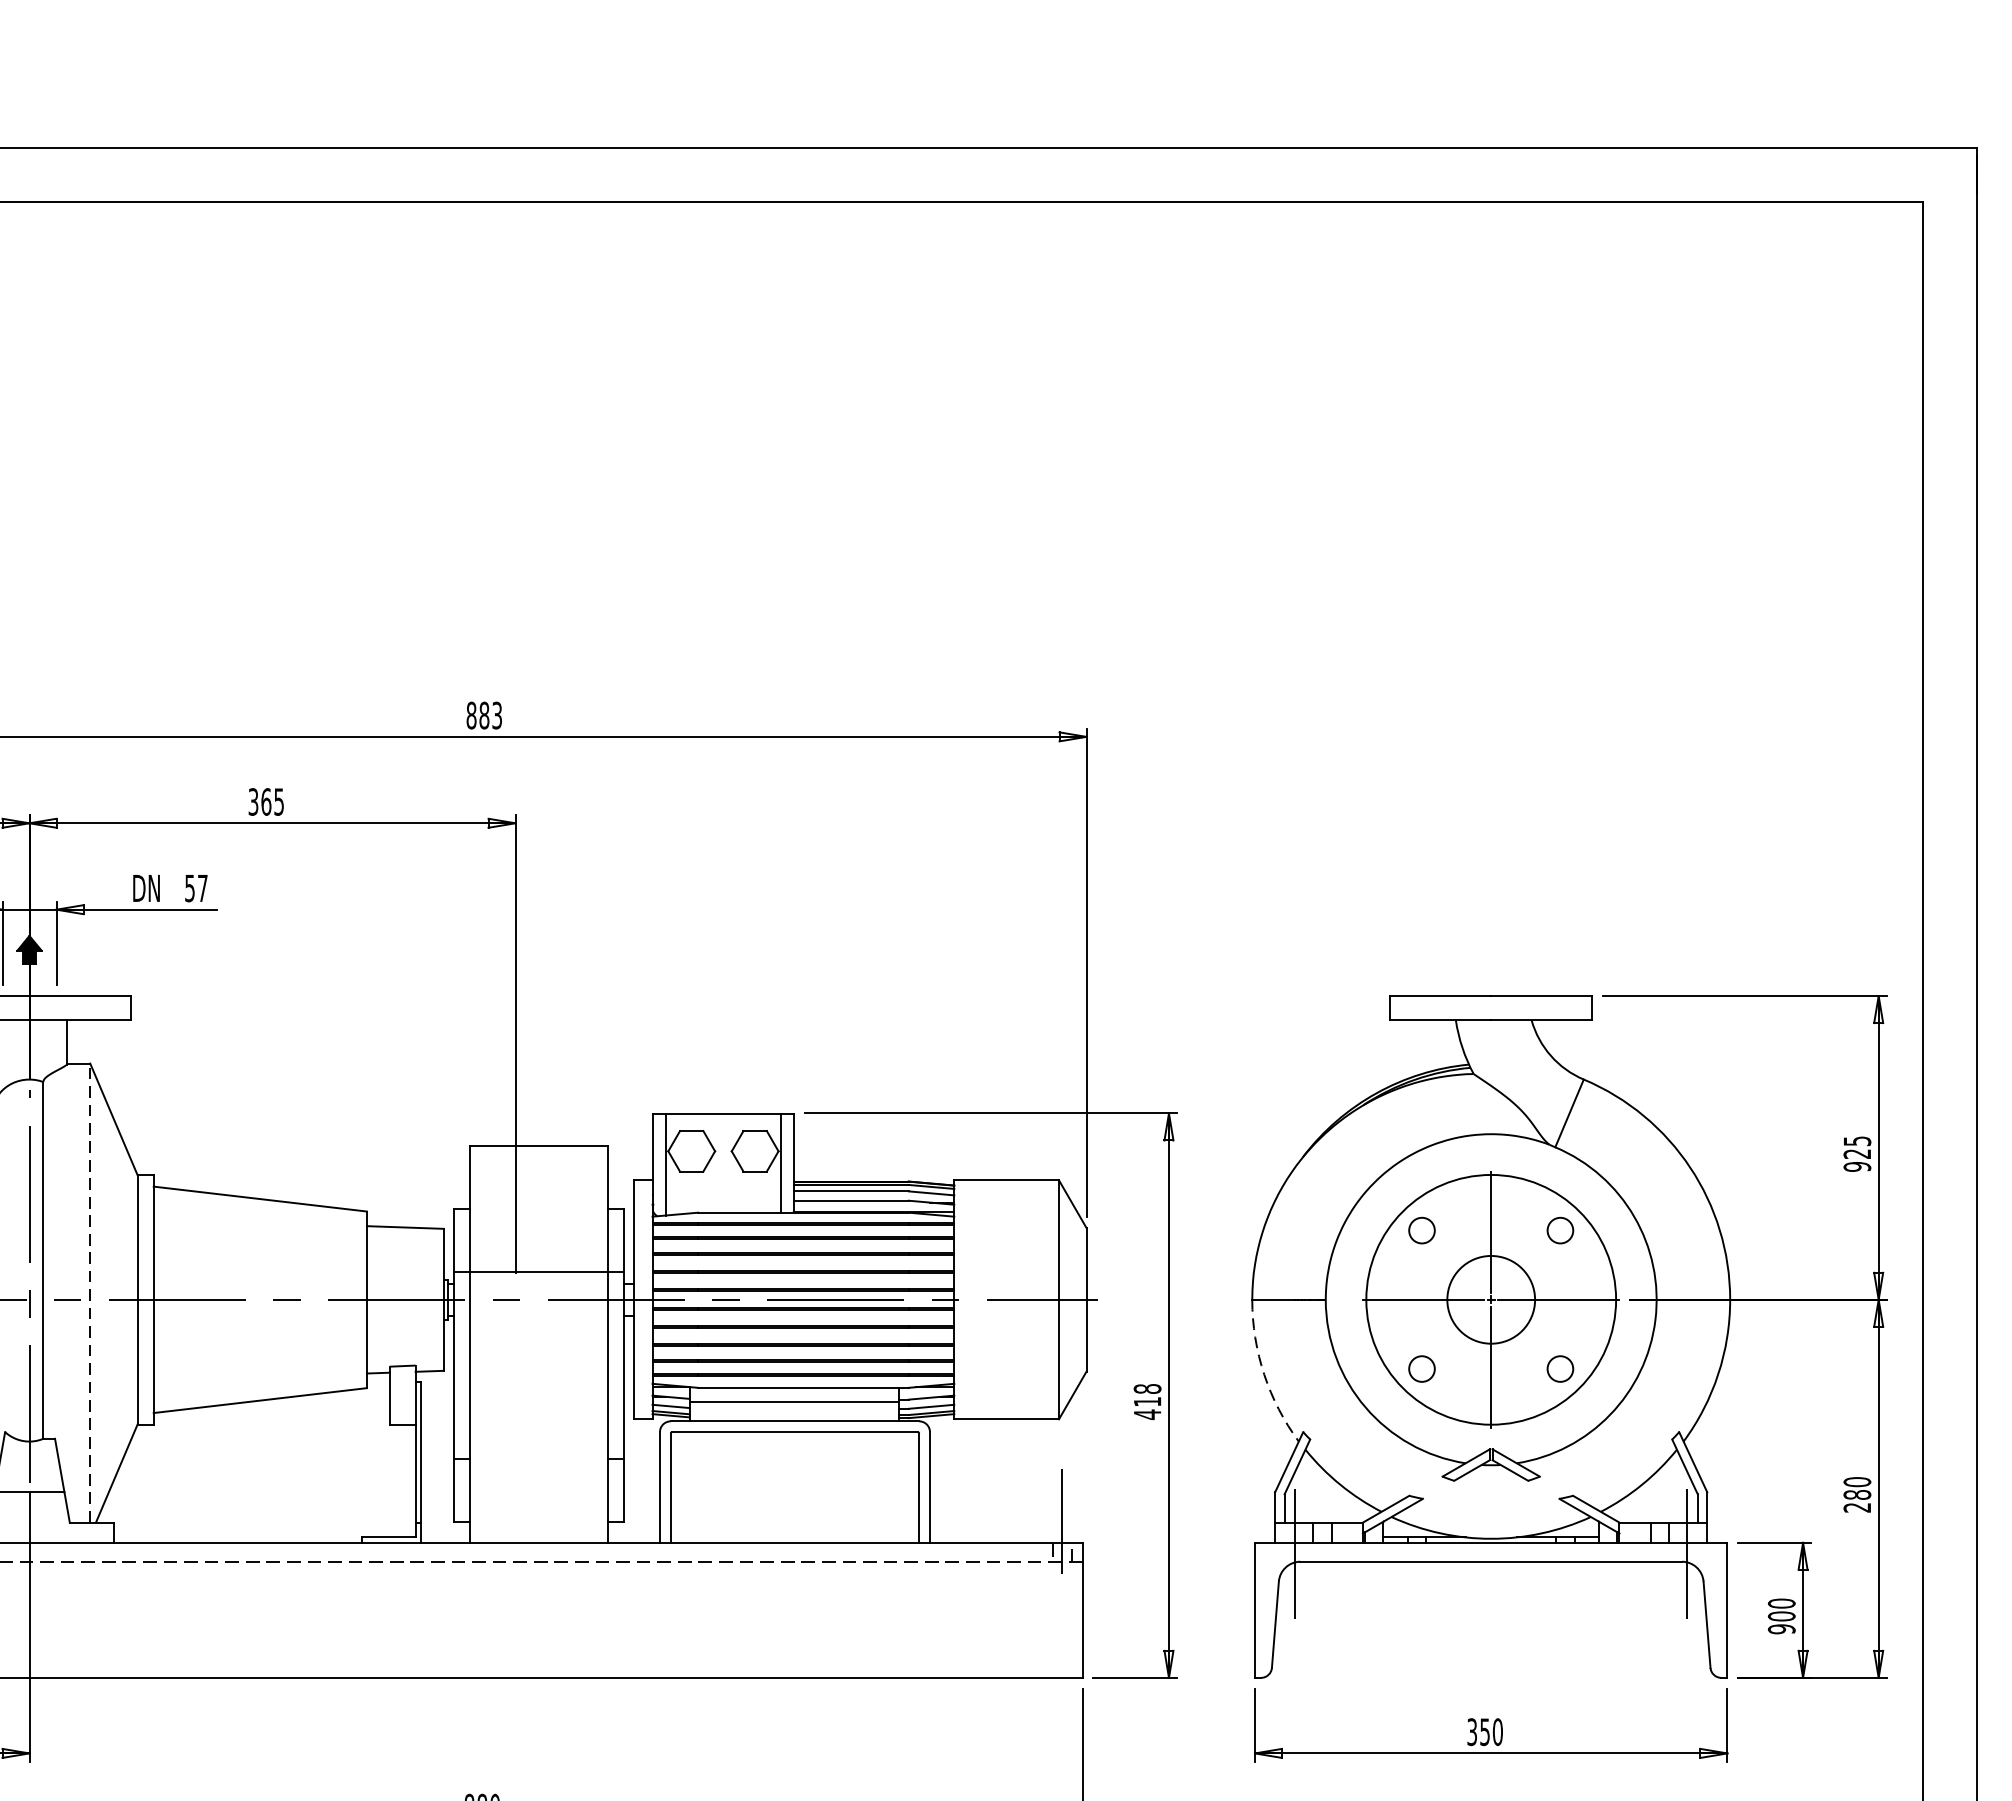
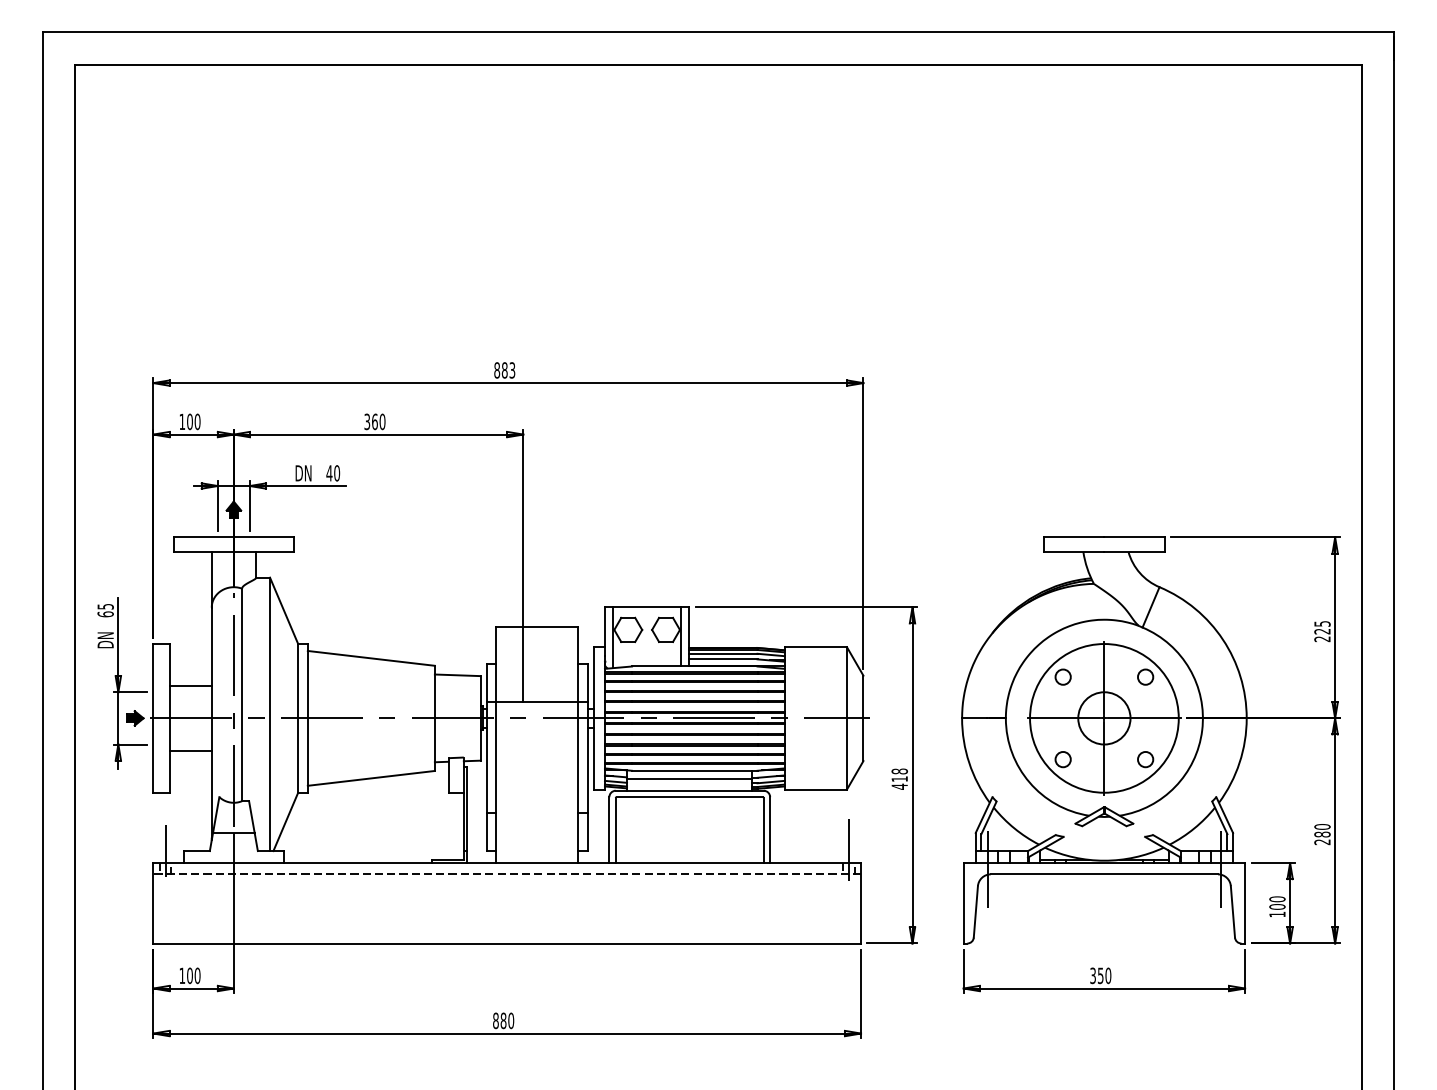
text: (279, 801) -> (382, 421), 365 -> 360
text: (196, 888) -> (333, 473), 57 -> 40
text: (1857, 1167) -> (1322, 639), 925 -> 225
line: (91, 1293) -> (270, 714), dashed -> solid
arc: (1264, 1373) -> (969, 762), dashed -> solid
text: (1781, 1629) -> (1277, 914), 900 -> 100

